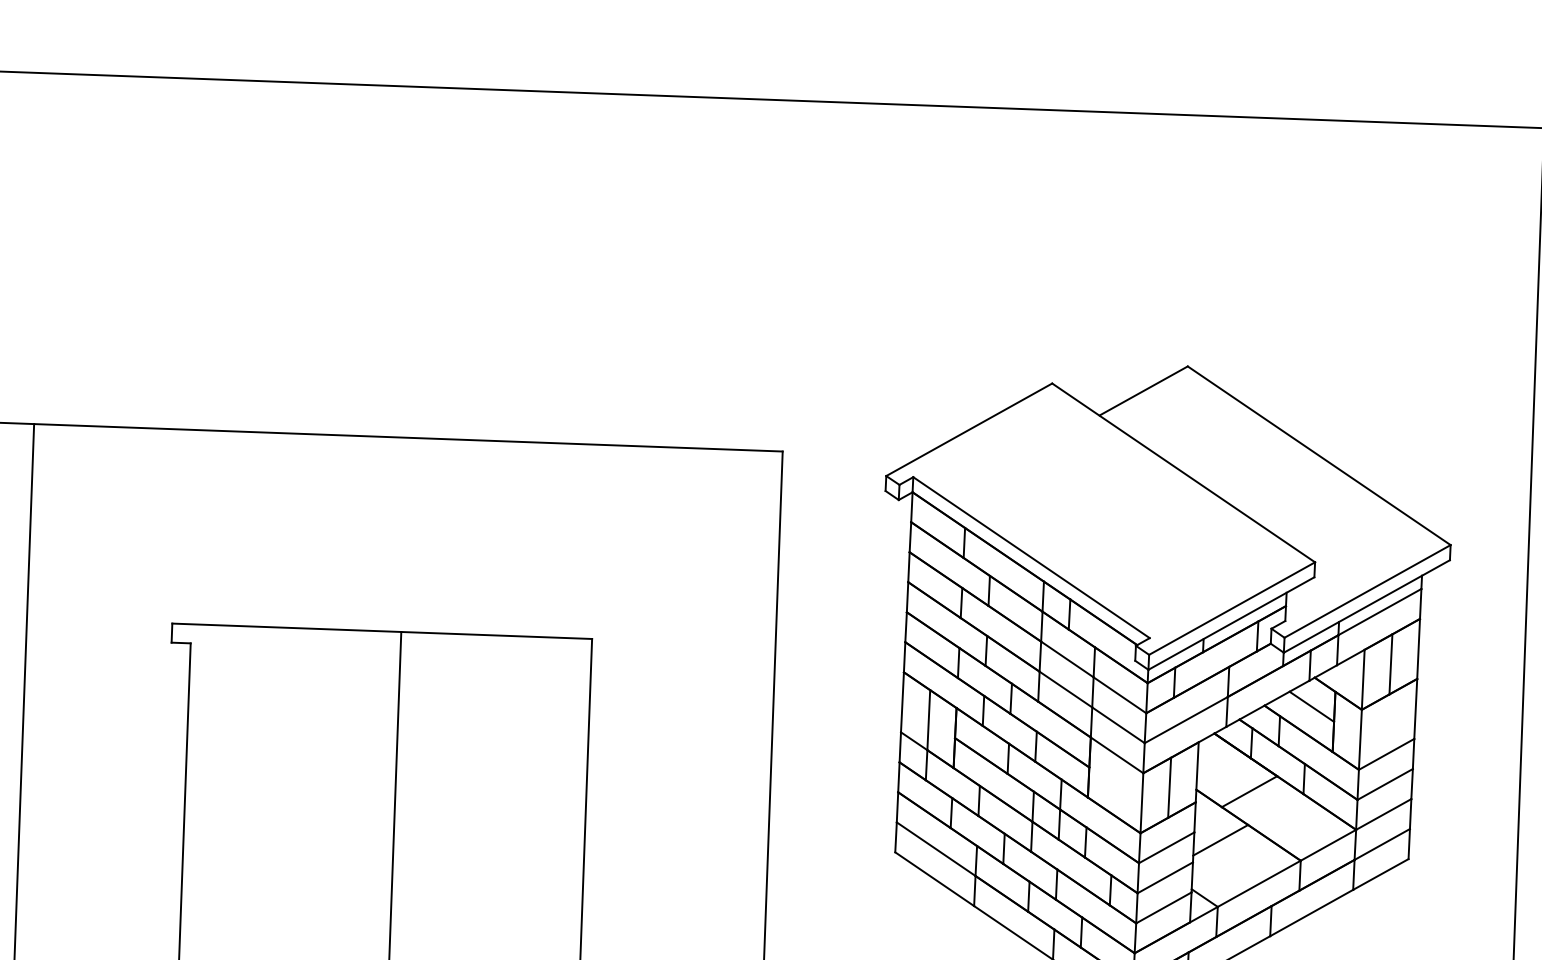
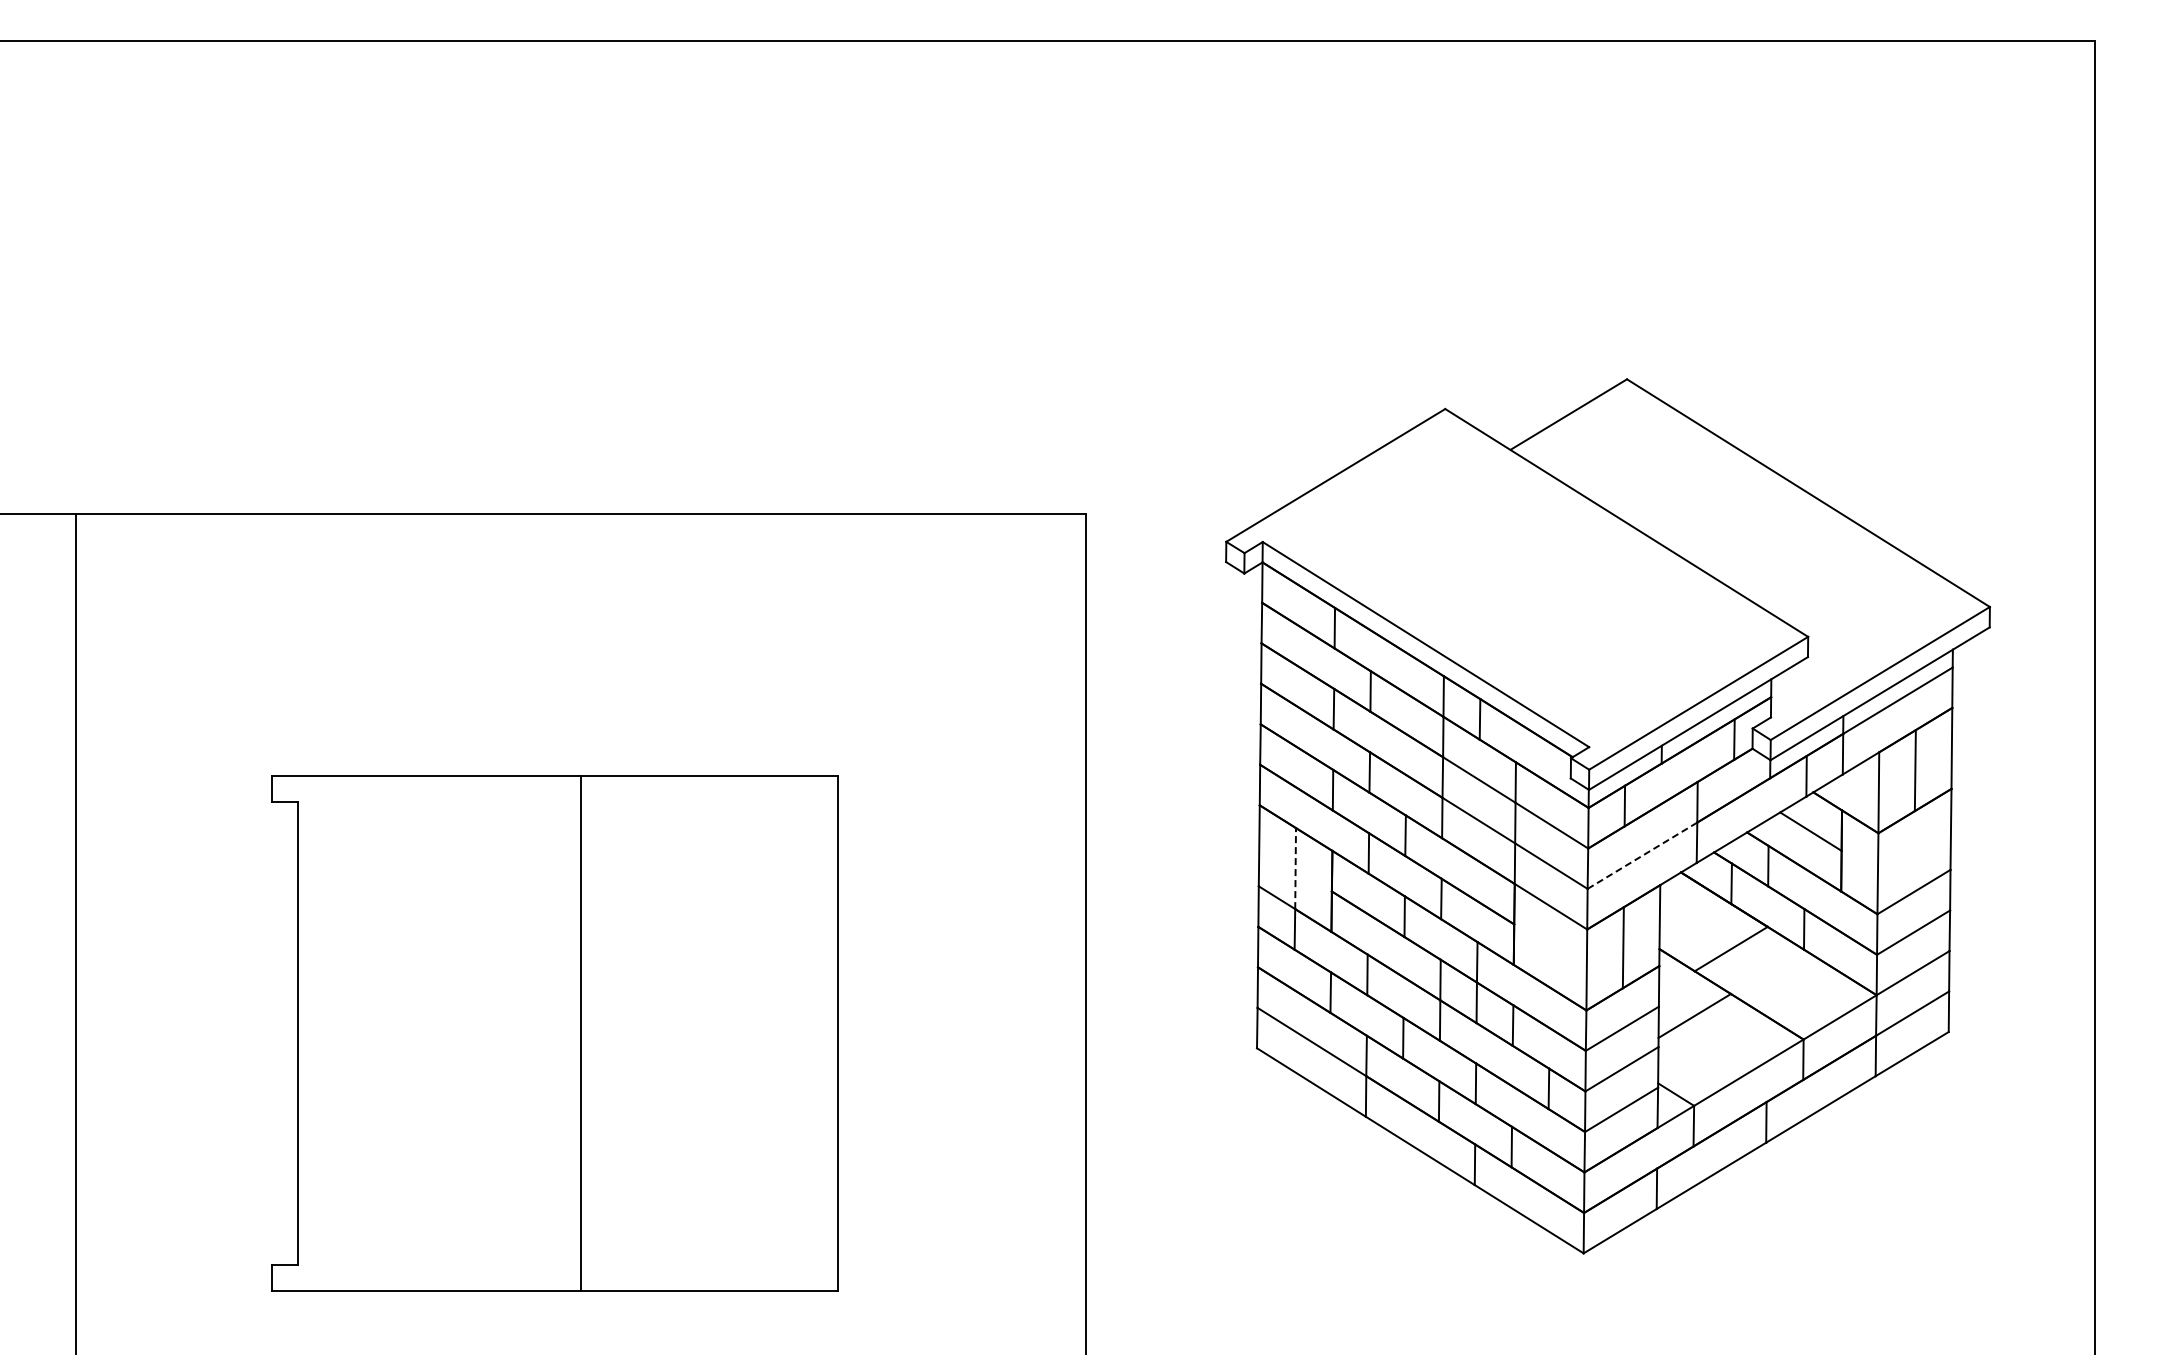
line: (1186, 719) -> (1642, 855), solid -> dashed
line: (928, 720) -> (1295, 868), solid -> dashed

